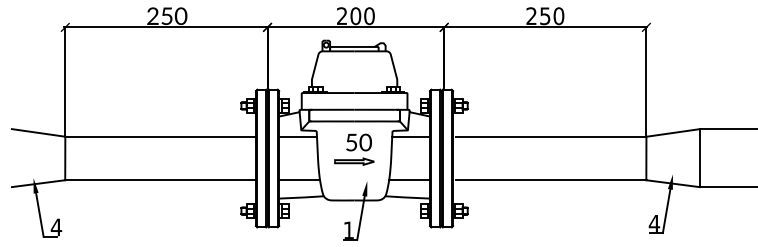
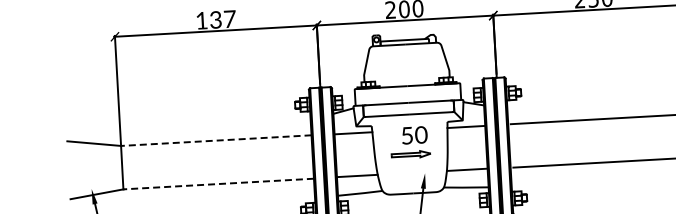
text: (167, 15) -> (216, 19), 250 -> 137
line: (160, 136) -> (216, 140), solid -> dashed
line: (160, 180) -> (218, 184), solid -> dashed

